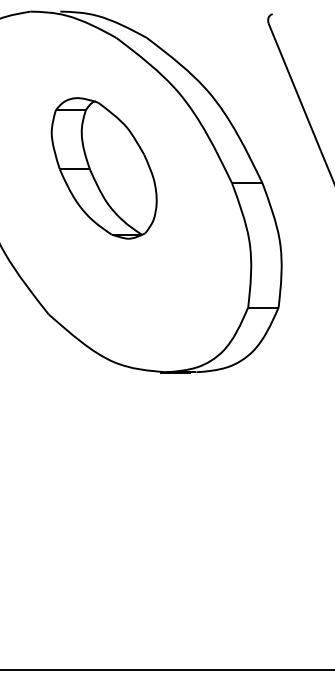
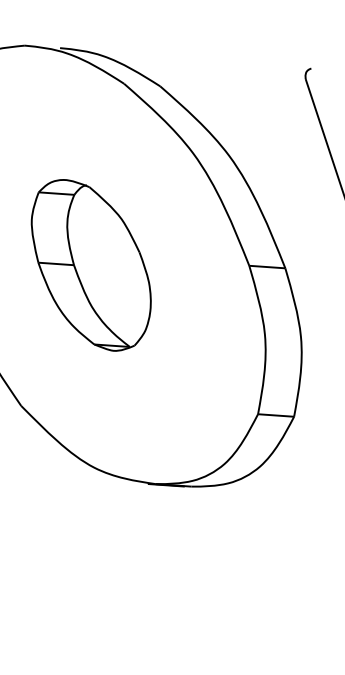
part: (103, 168) -> (90, 265), moved

